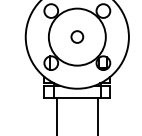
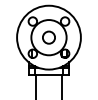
circle: (76, 36) -> (48, 37), size x1.67

